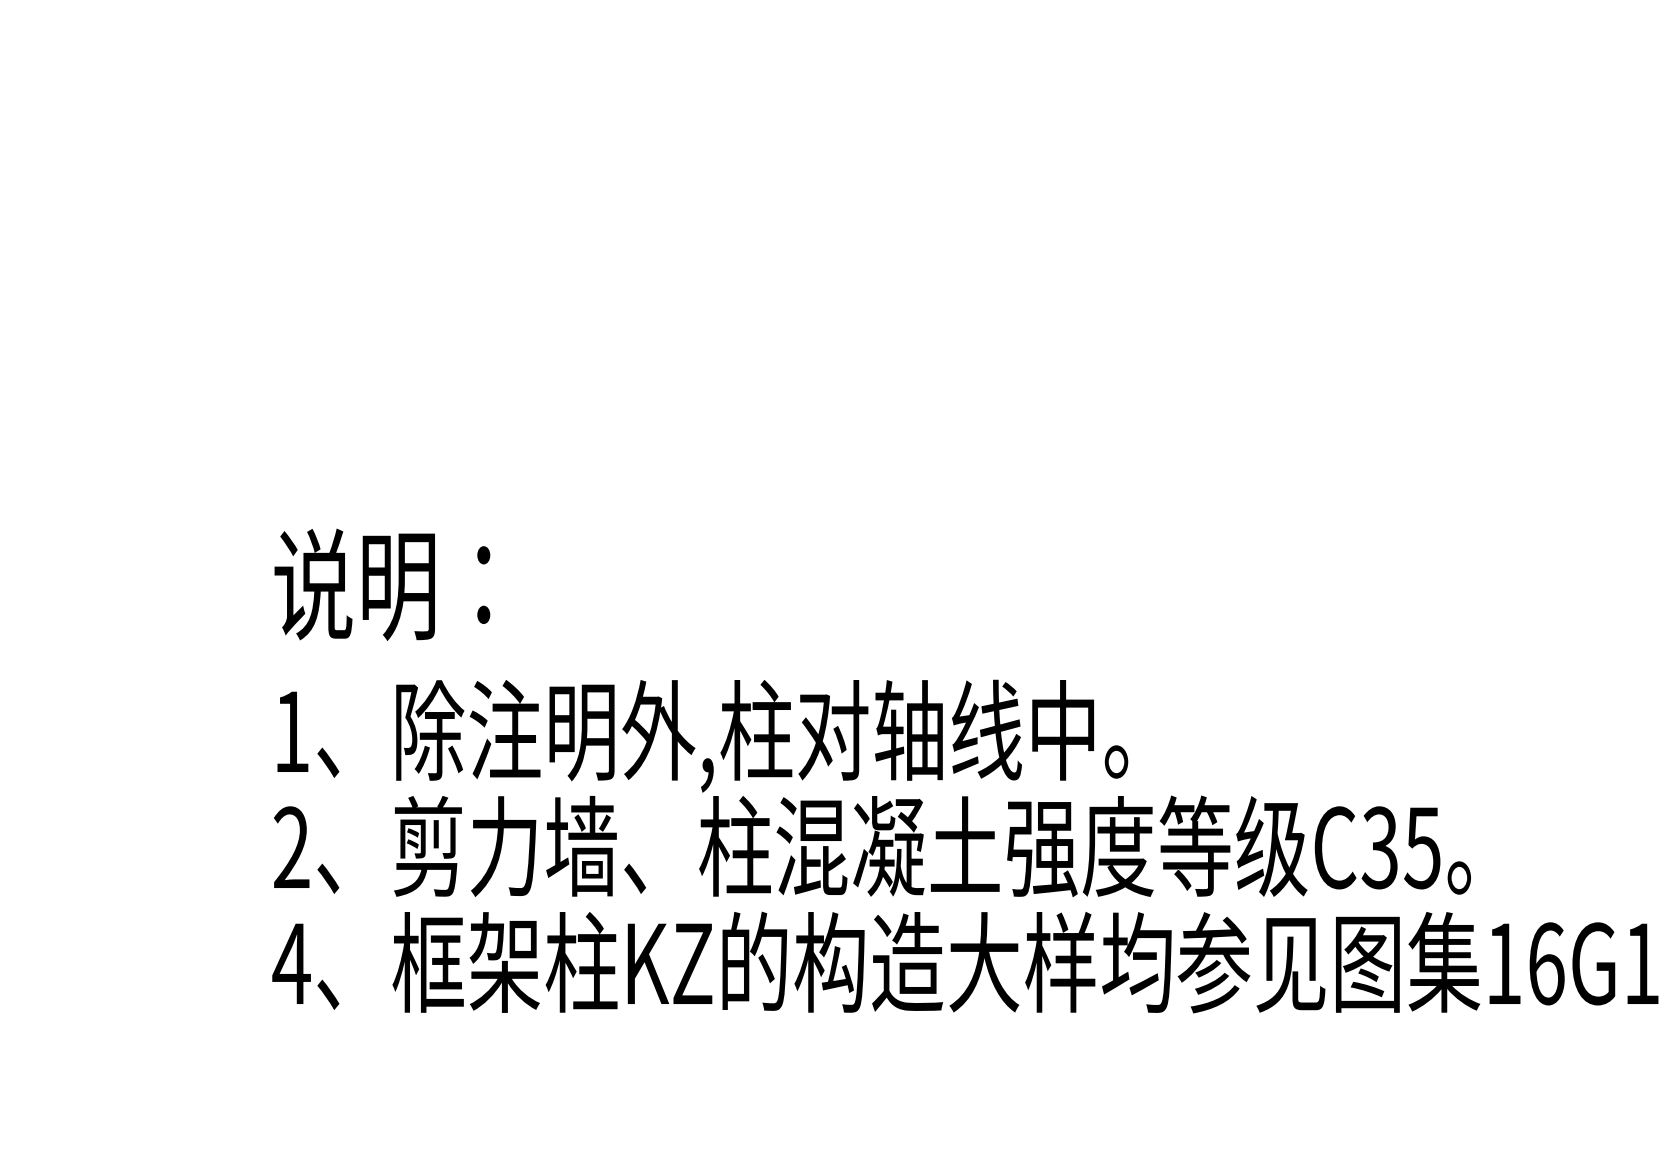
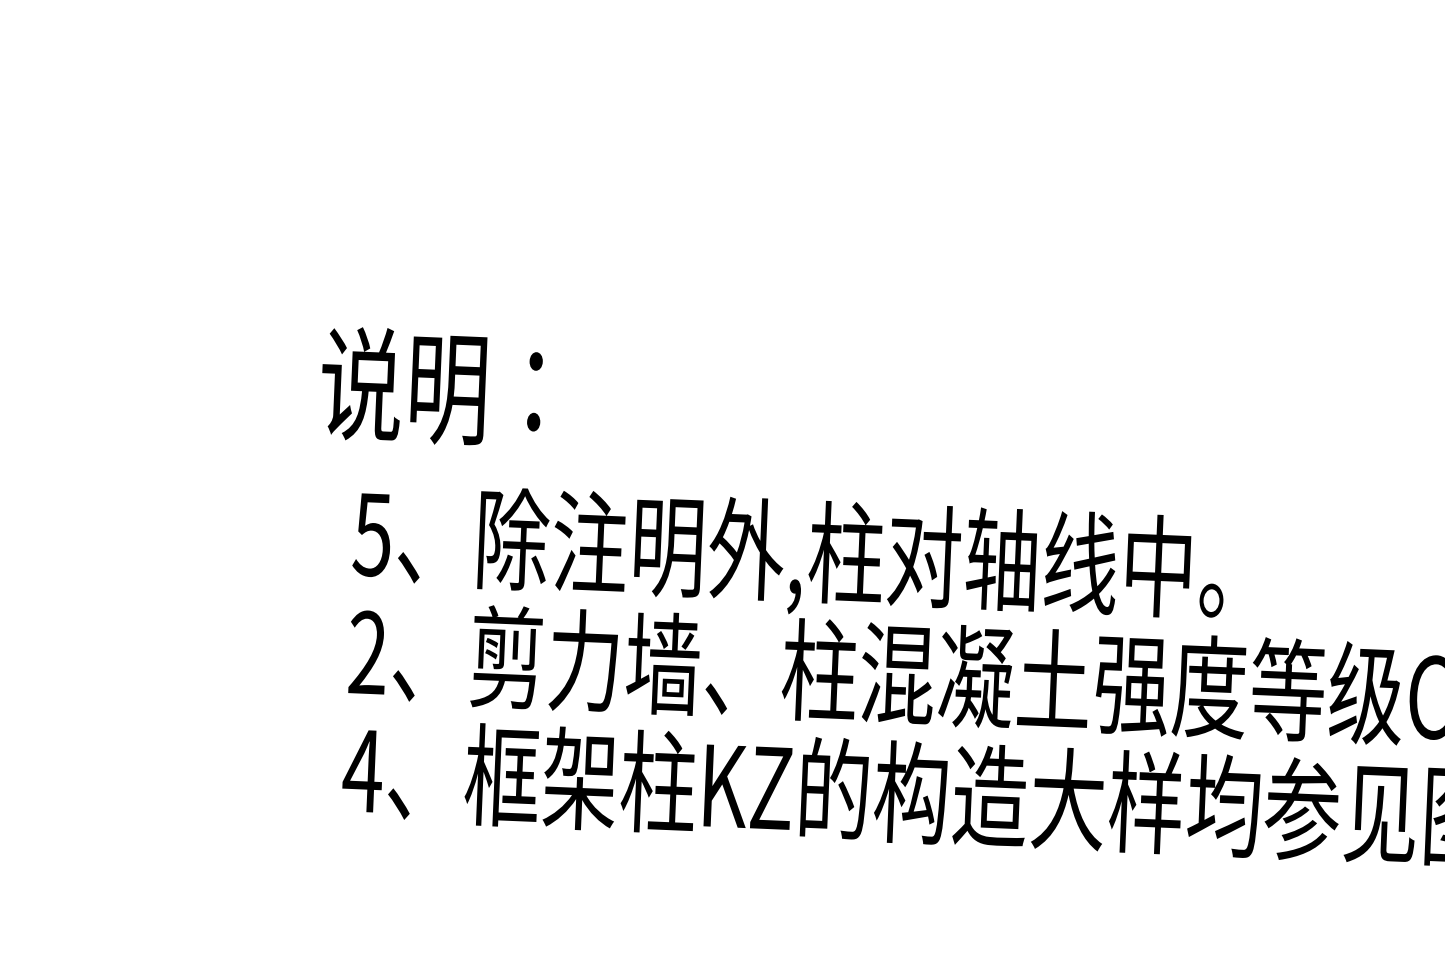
text: (382, 584) -> (431, 386), moved
text: (291, 732) -> (372, 535), 1 -> 5

